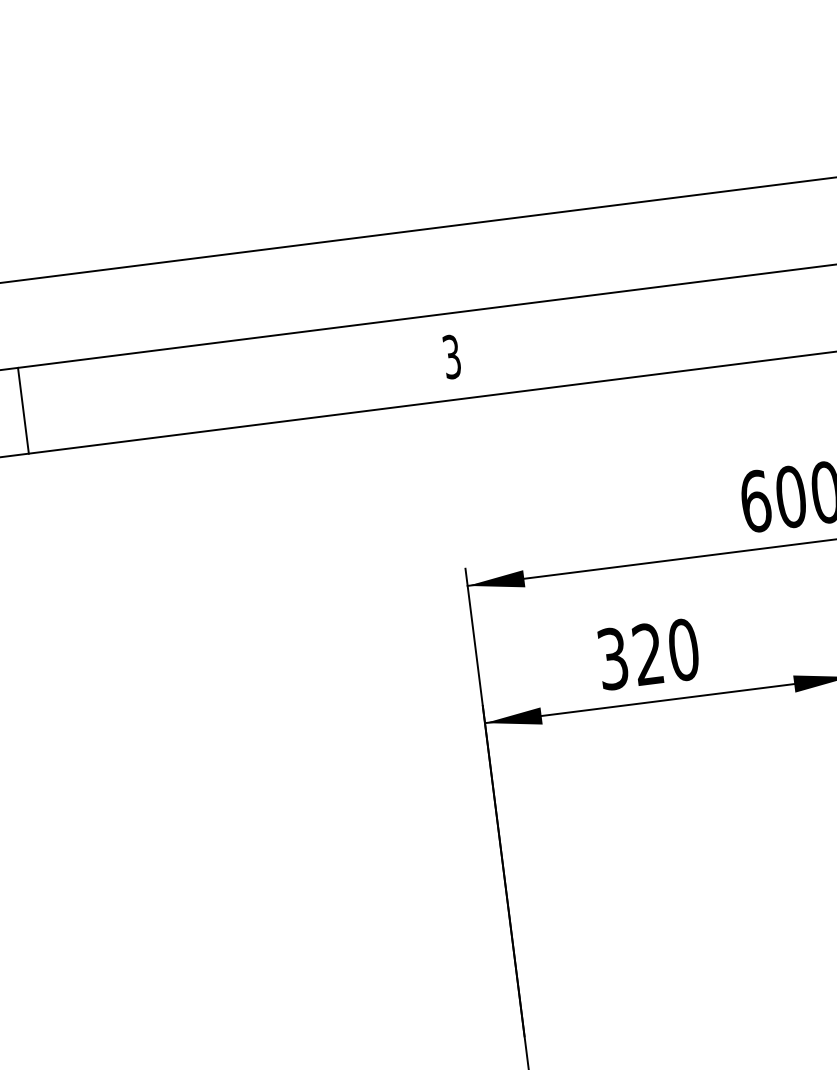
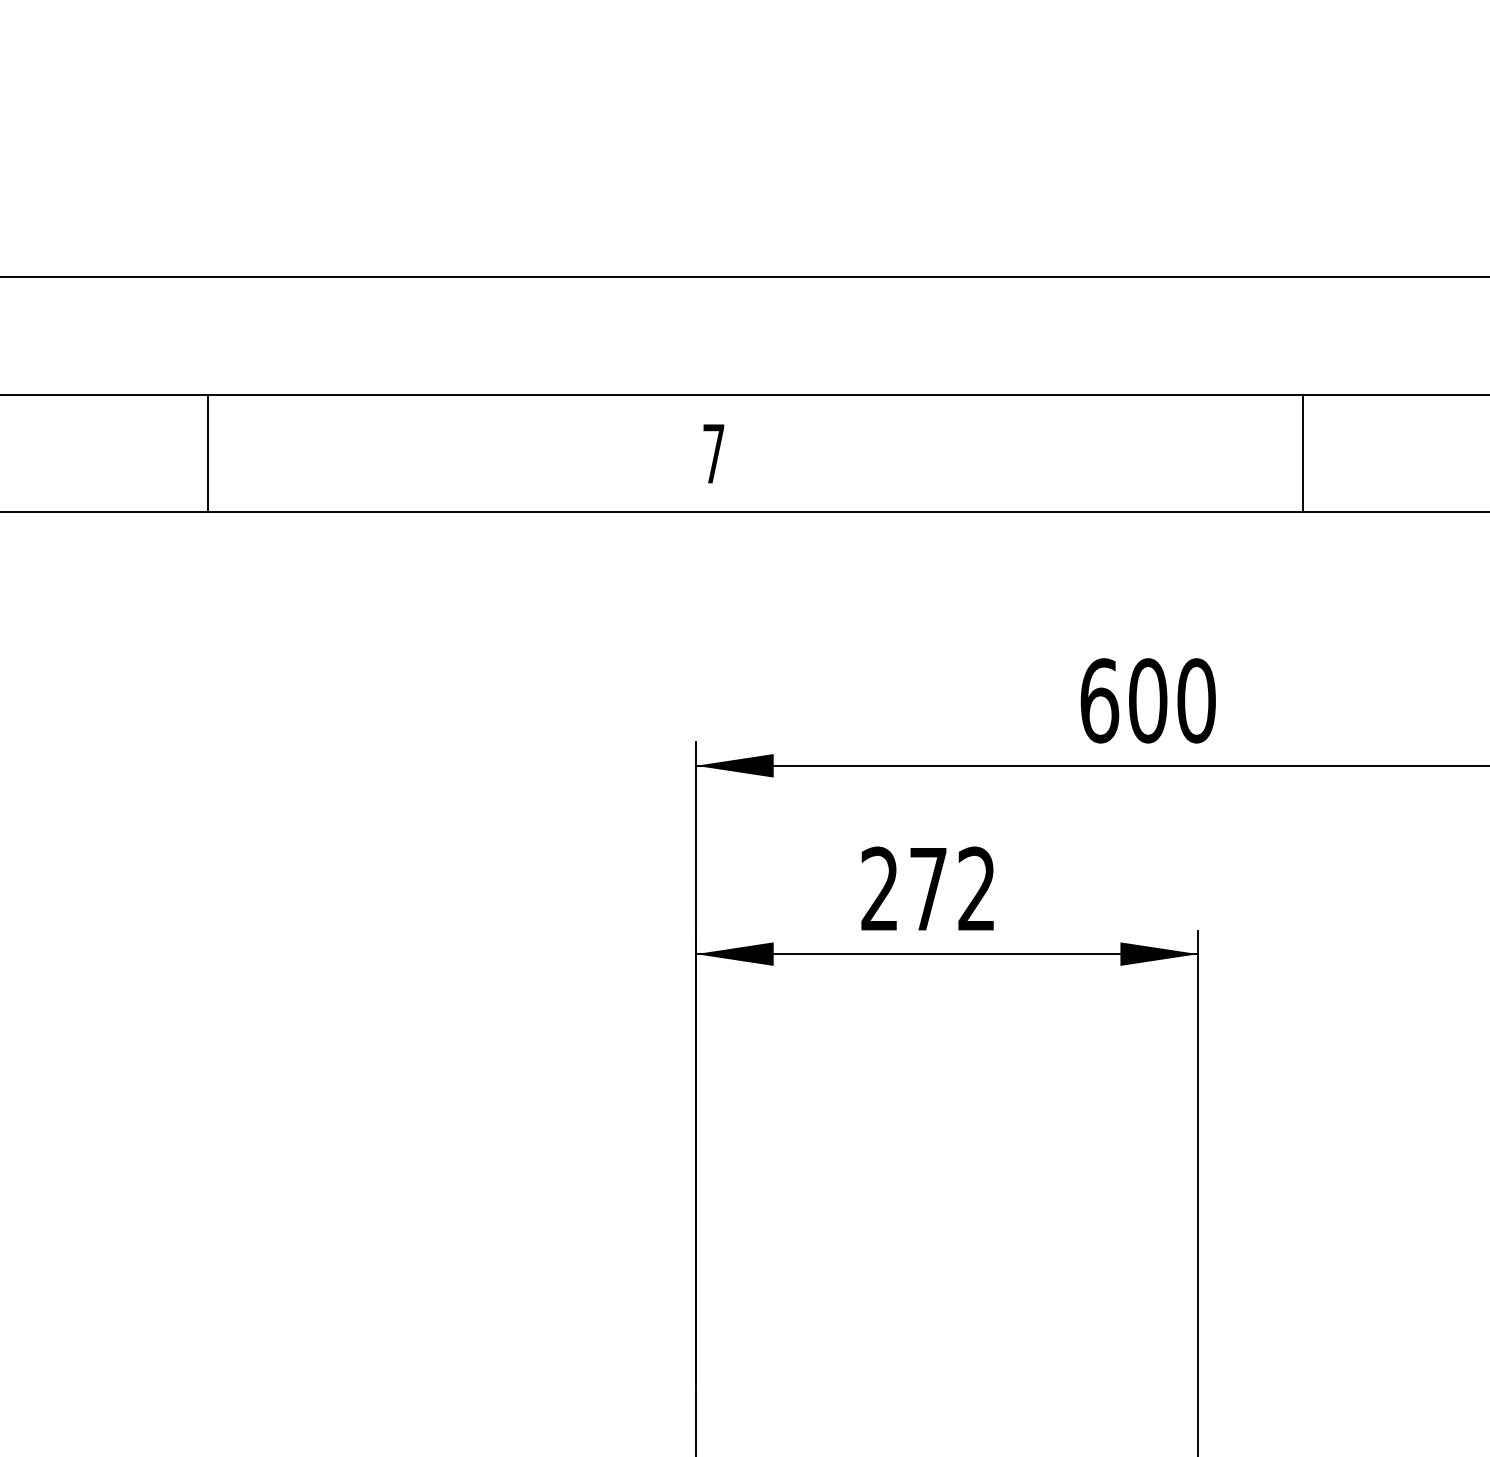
text: (451, 356) -> (713, 453), 3 -> 7
line: (23, 410) -> (207, 453), moved
text: (648, 653) -> (928, 888), 320 -> 272

